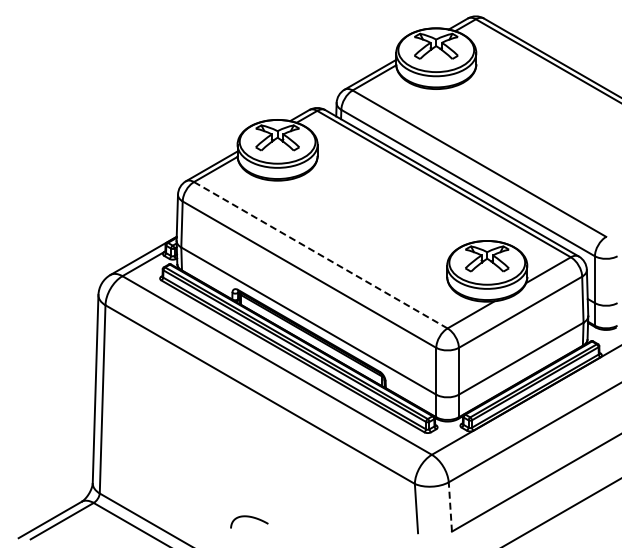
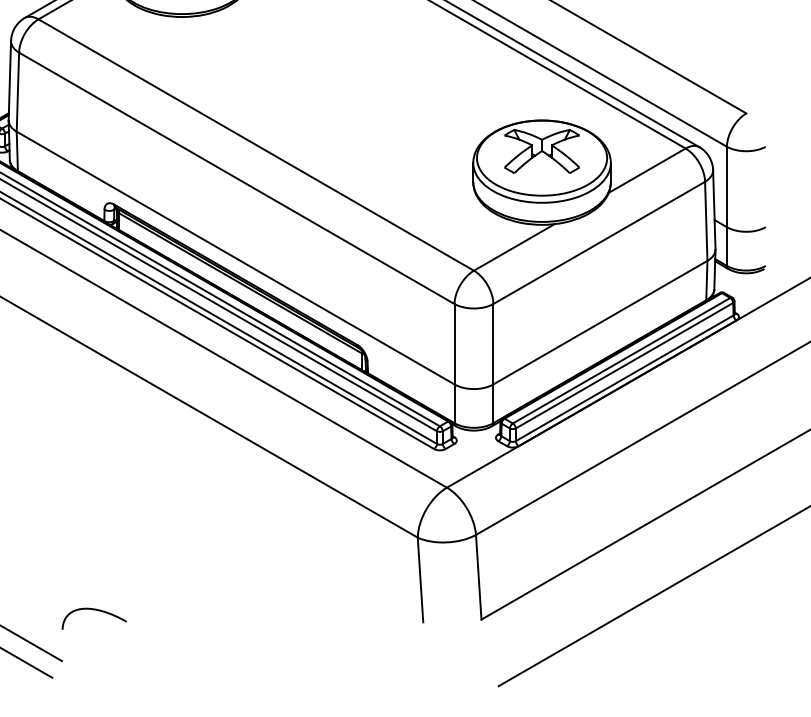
line: (321, 255) -> (257, 145), dashed -> solid
line: (450, 506) -> (478, 576), dashed -> solid
curve: (249, 517) -> (94, 610), moved

